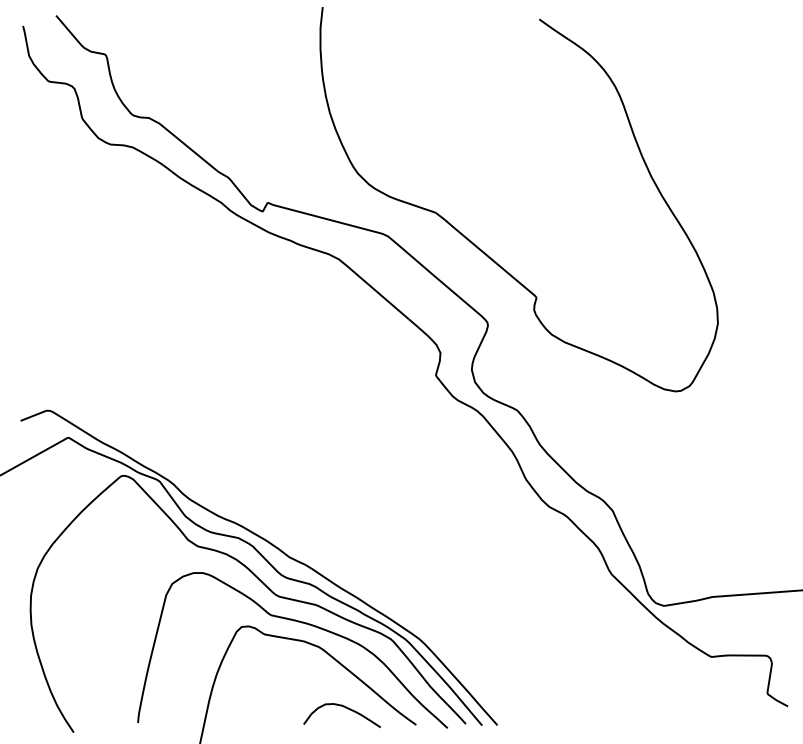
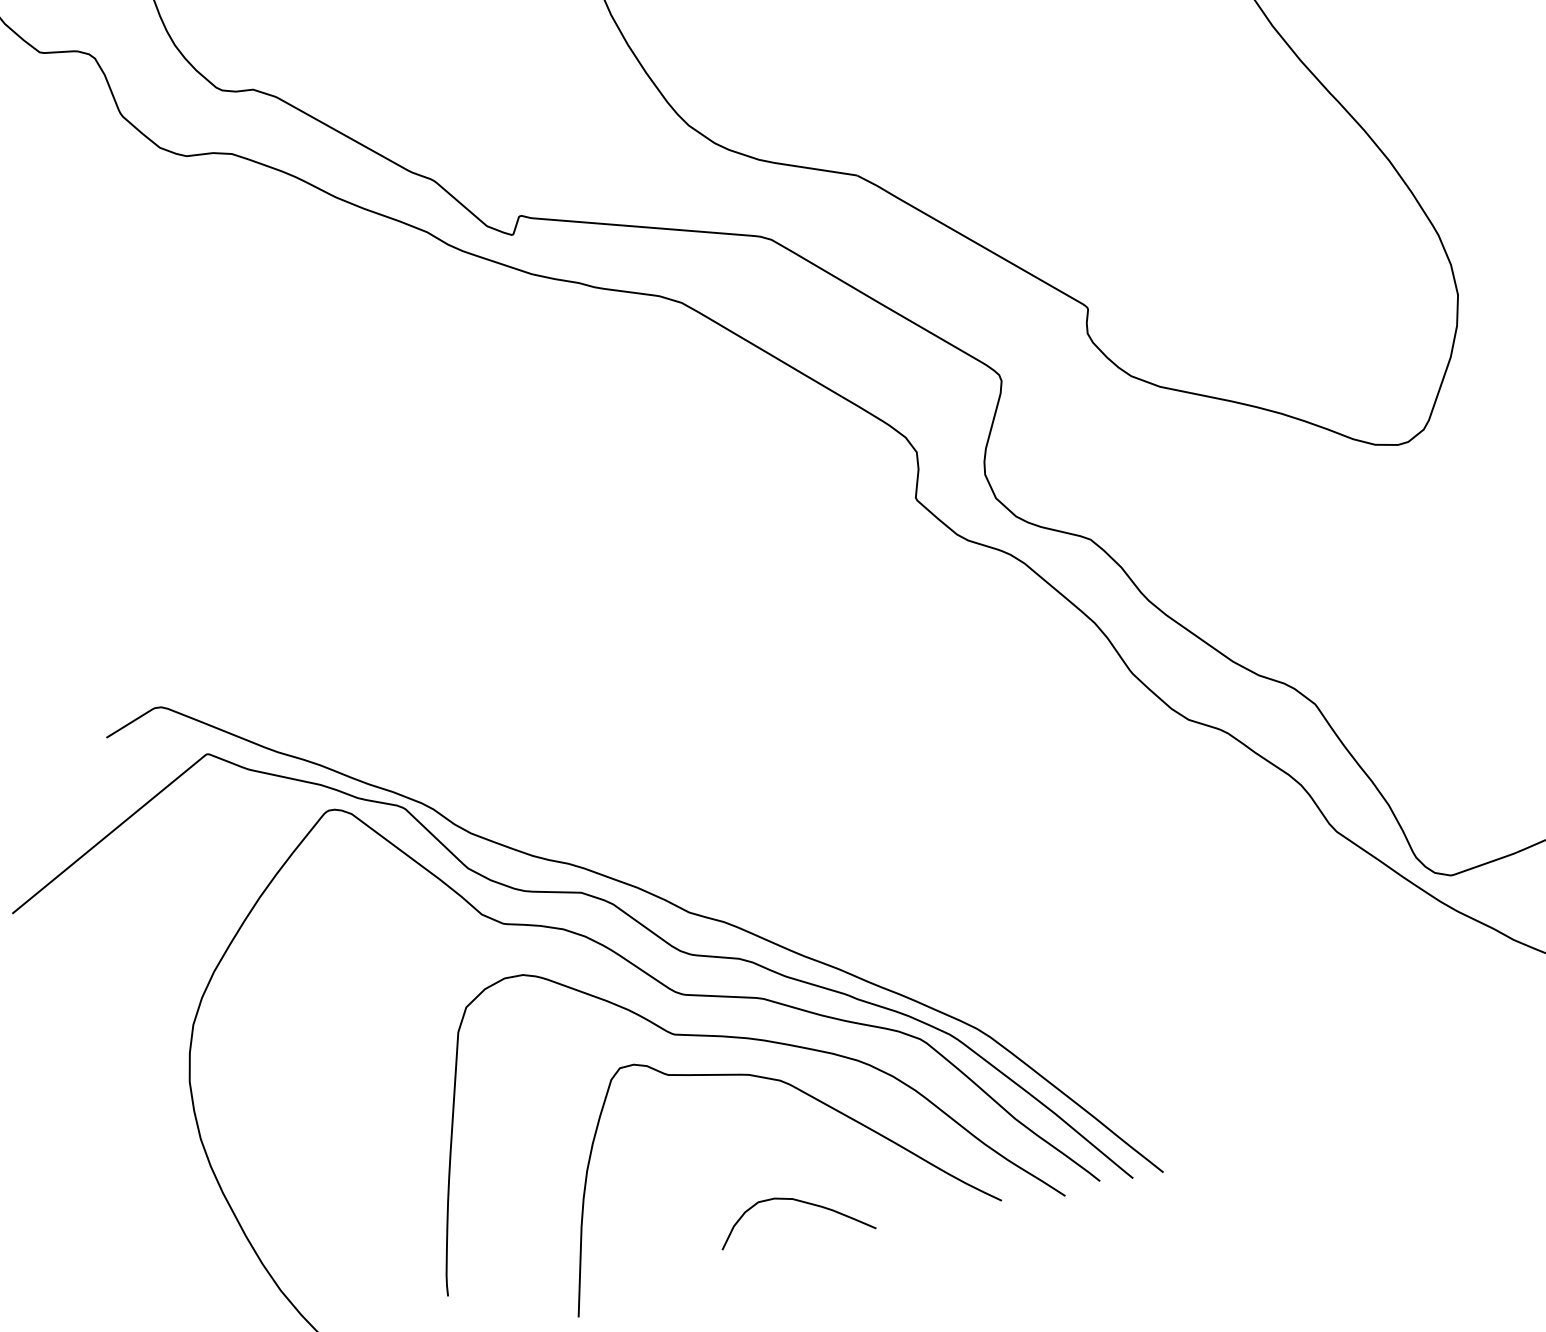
curve: (345, 708) -> (799, 1203), moved

